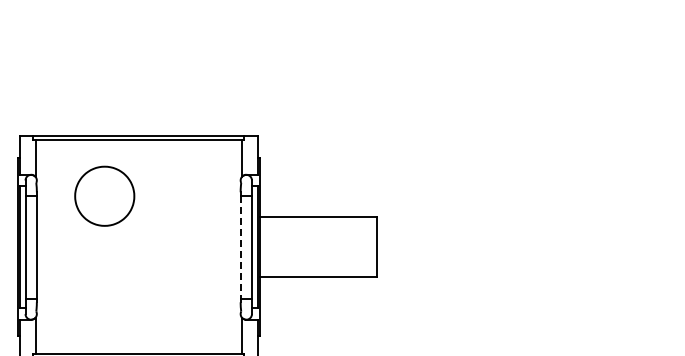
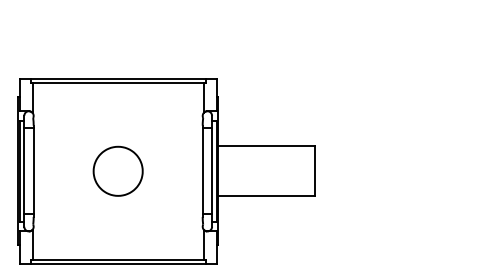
part: (104, 195) -> (117, 170), moved
line: (240, 247) -> (202, 171), dashed -> solid

